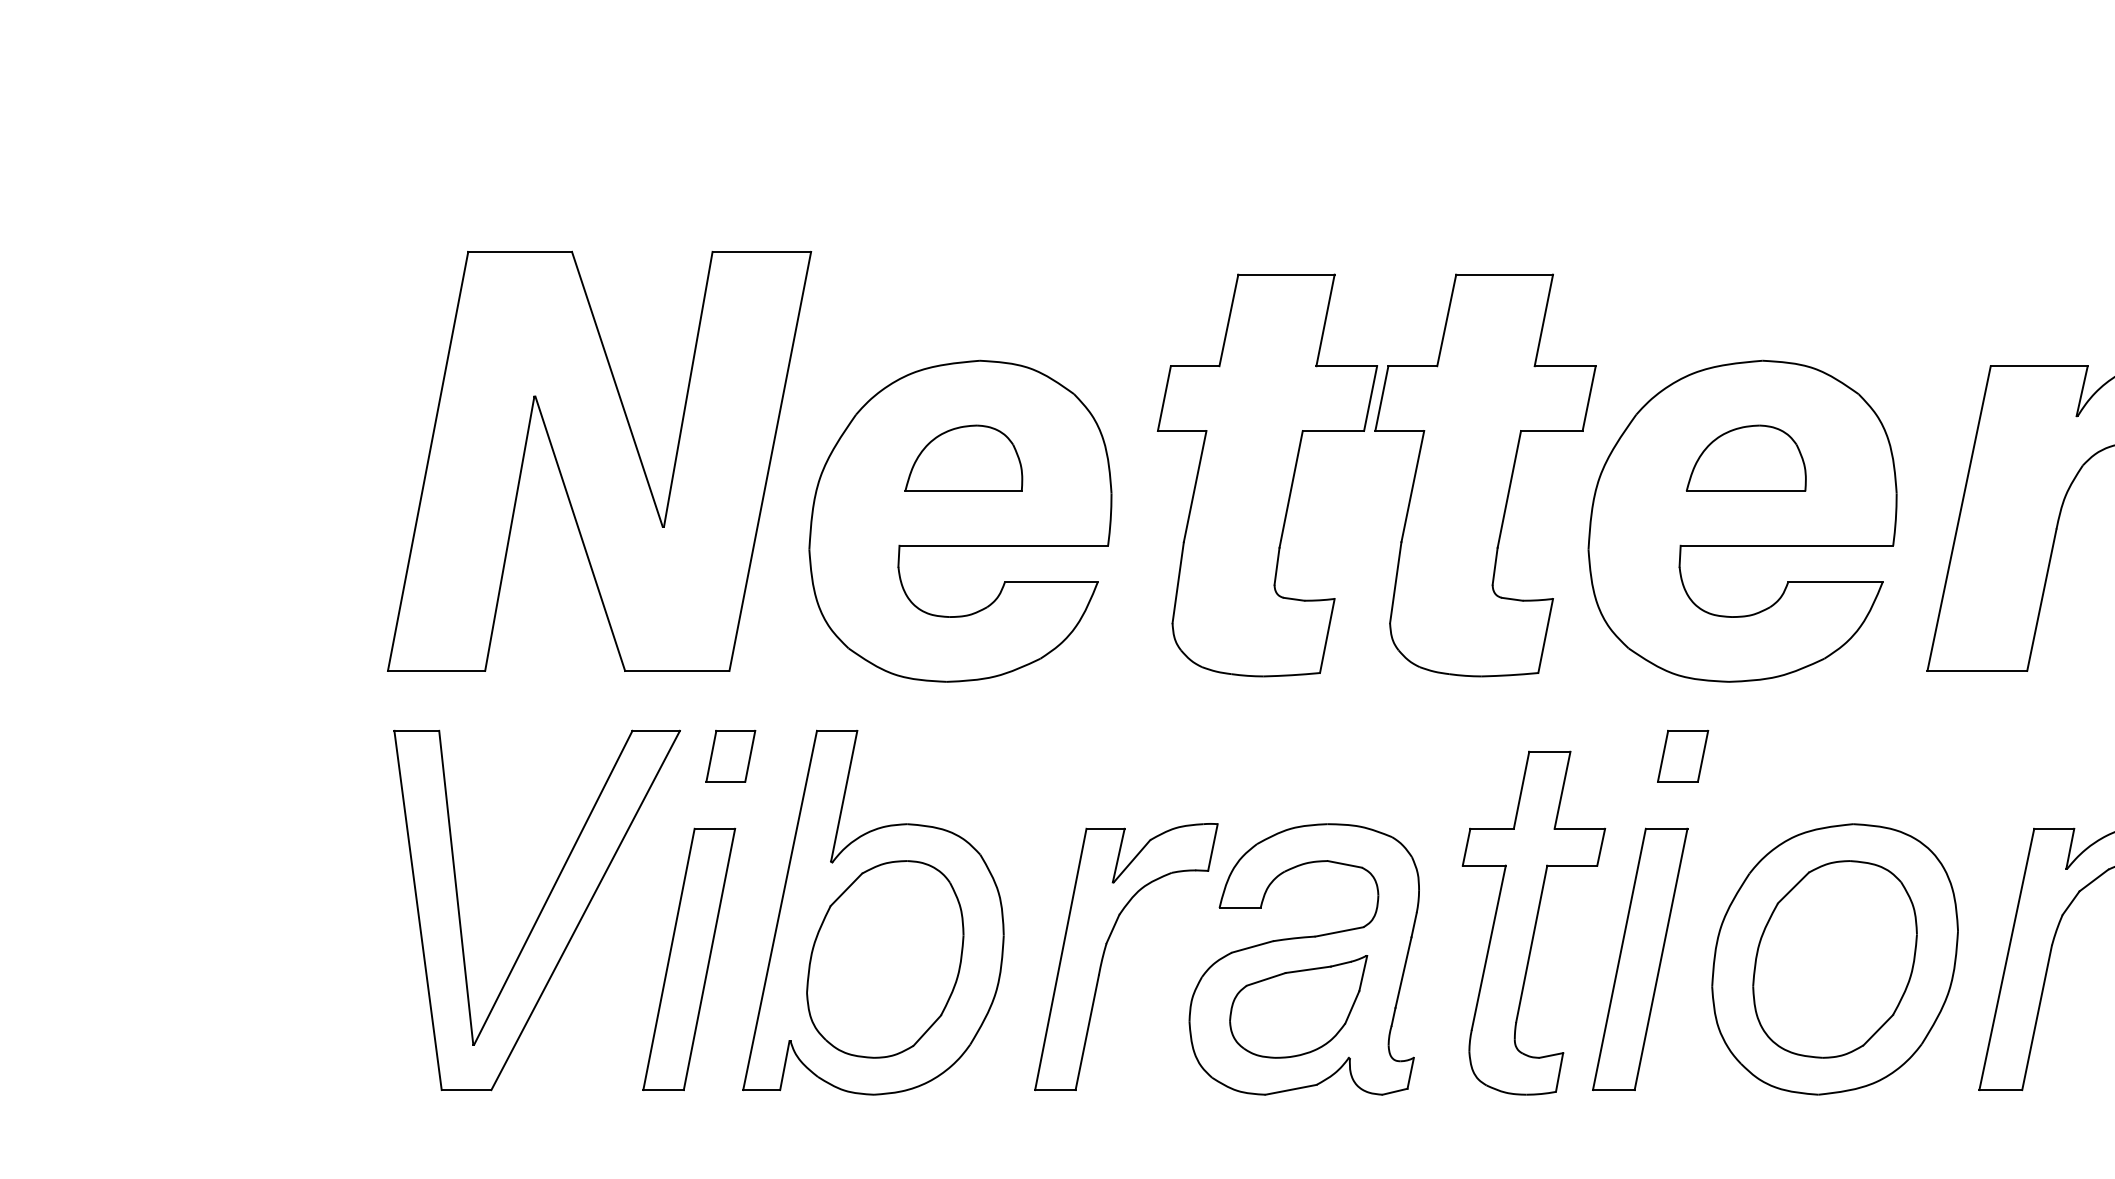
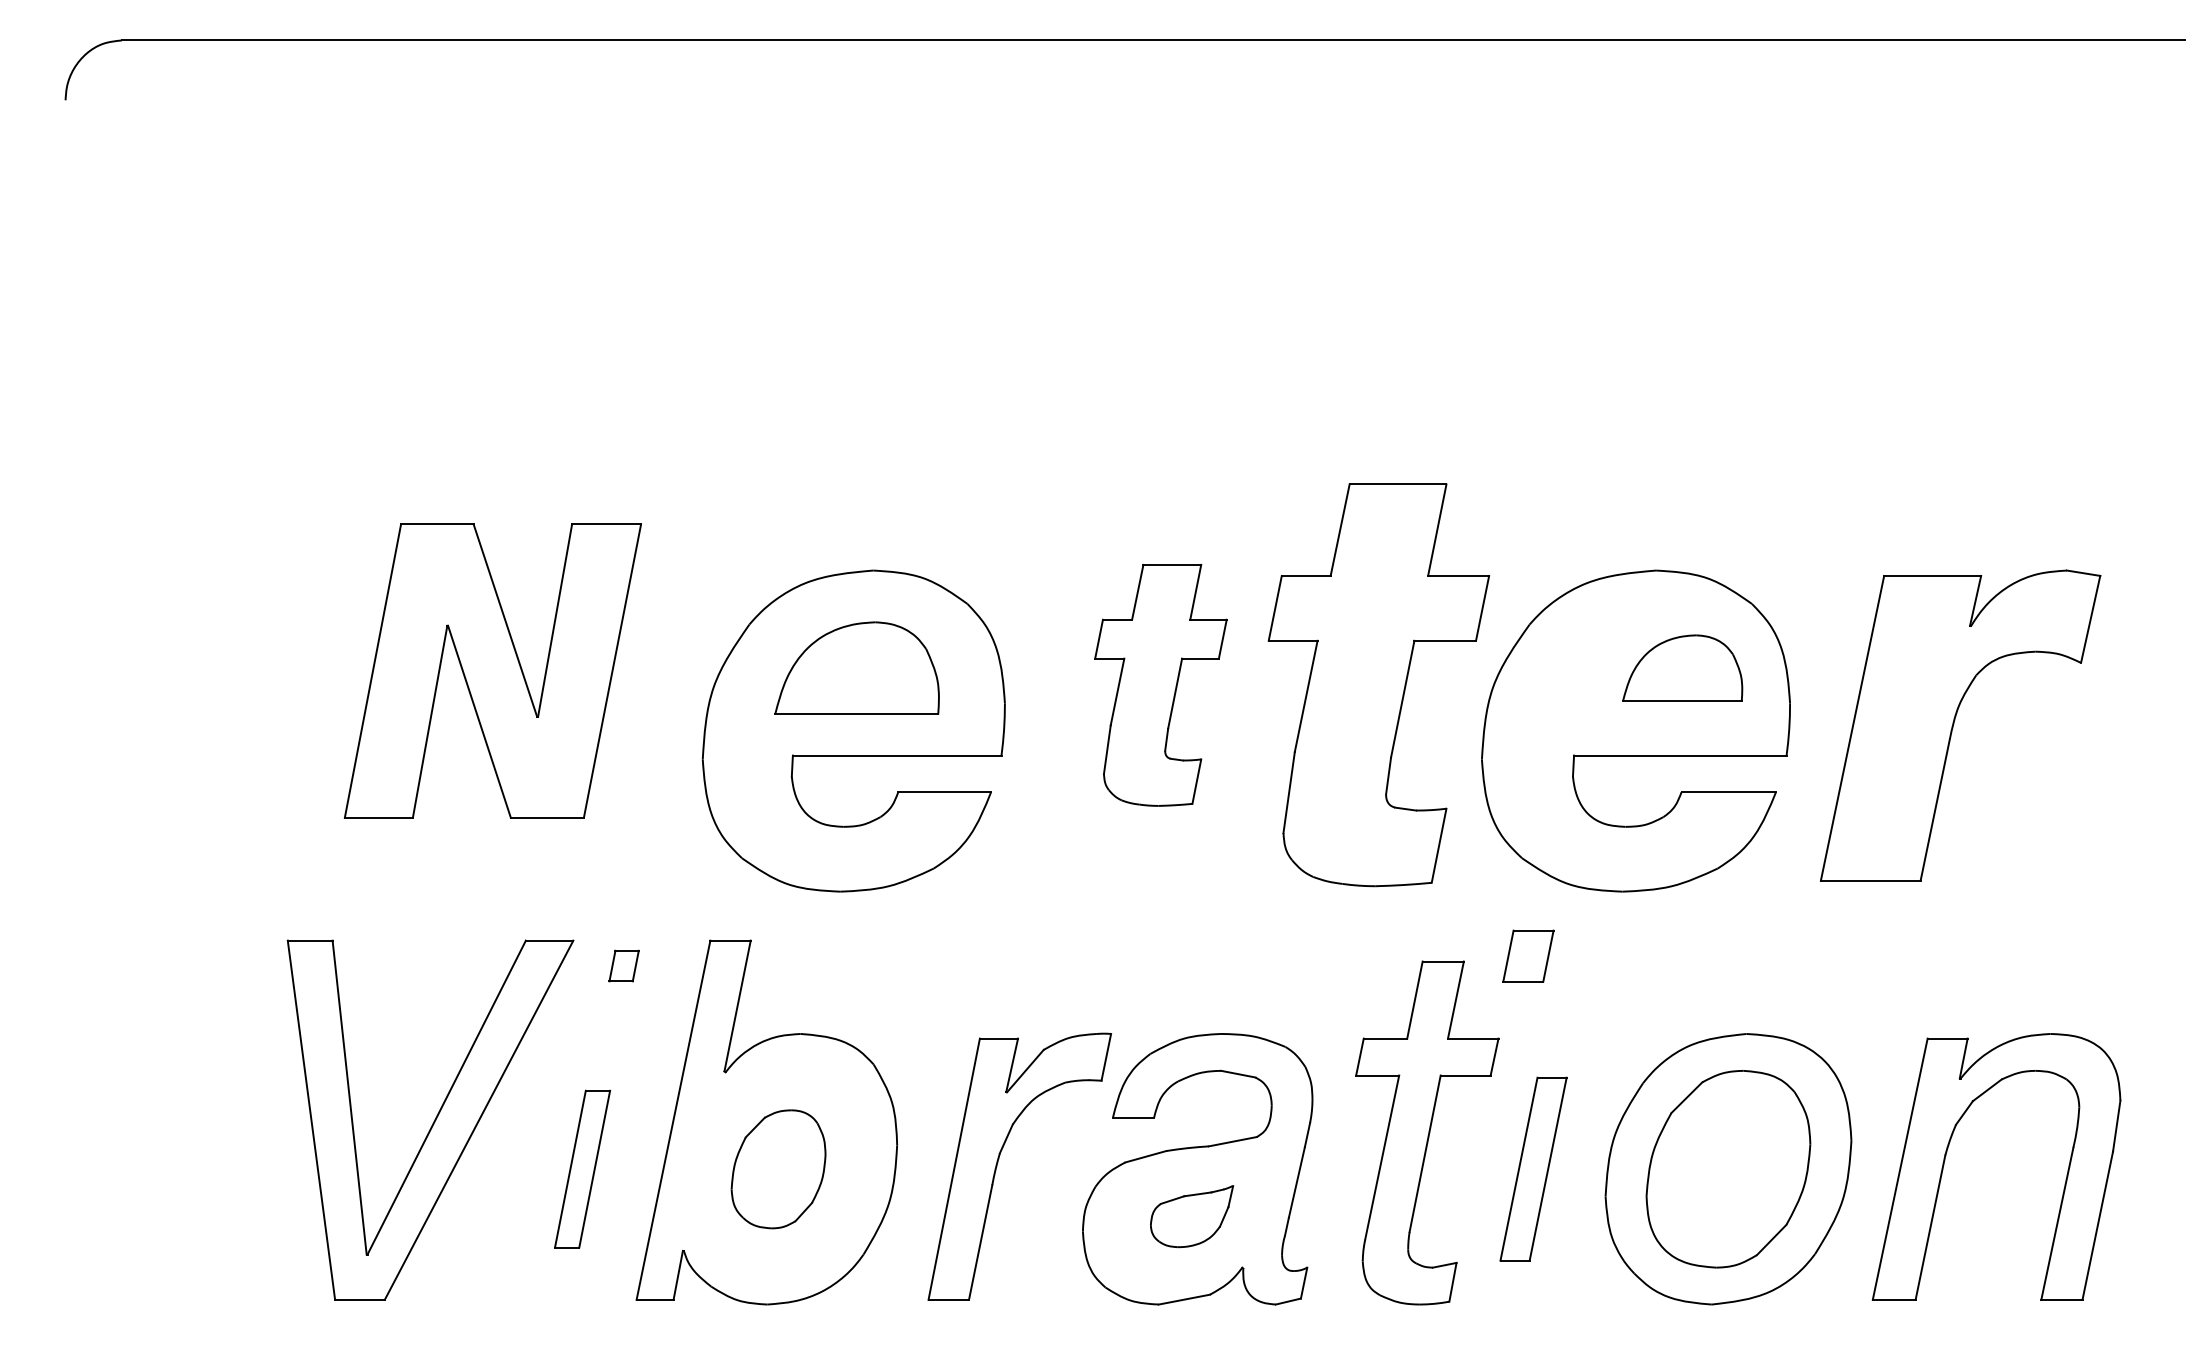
part: (964, 457) -> (857, 667), size x1.4
part: (1746, 457) -> (1682, 667), moved
part: (599, 460) -> (492, 670), size x0.7
part: (1267, 475) -> (1160, 685), size x0.6
part: (730, 755) -> (623, 965), size x0.6
part: (1683, 755) -> (1528, 955), moved
part: (689, 958) -> (582, 1168), size x0.6
part: (1640, 958) -> (1533, 1168), size x0.7
part: (885, 959) -> (778, 1169), size x0.6
part: (1298, 1006) -> (1191, 1216), size x0.6

